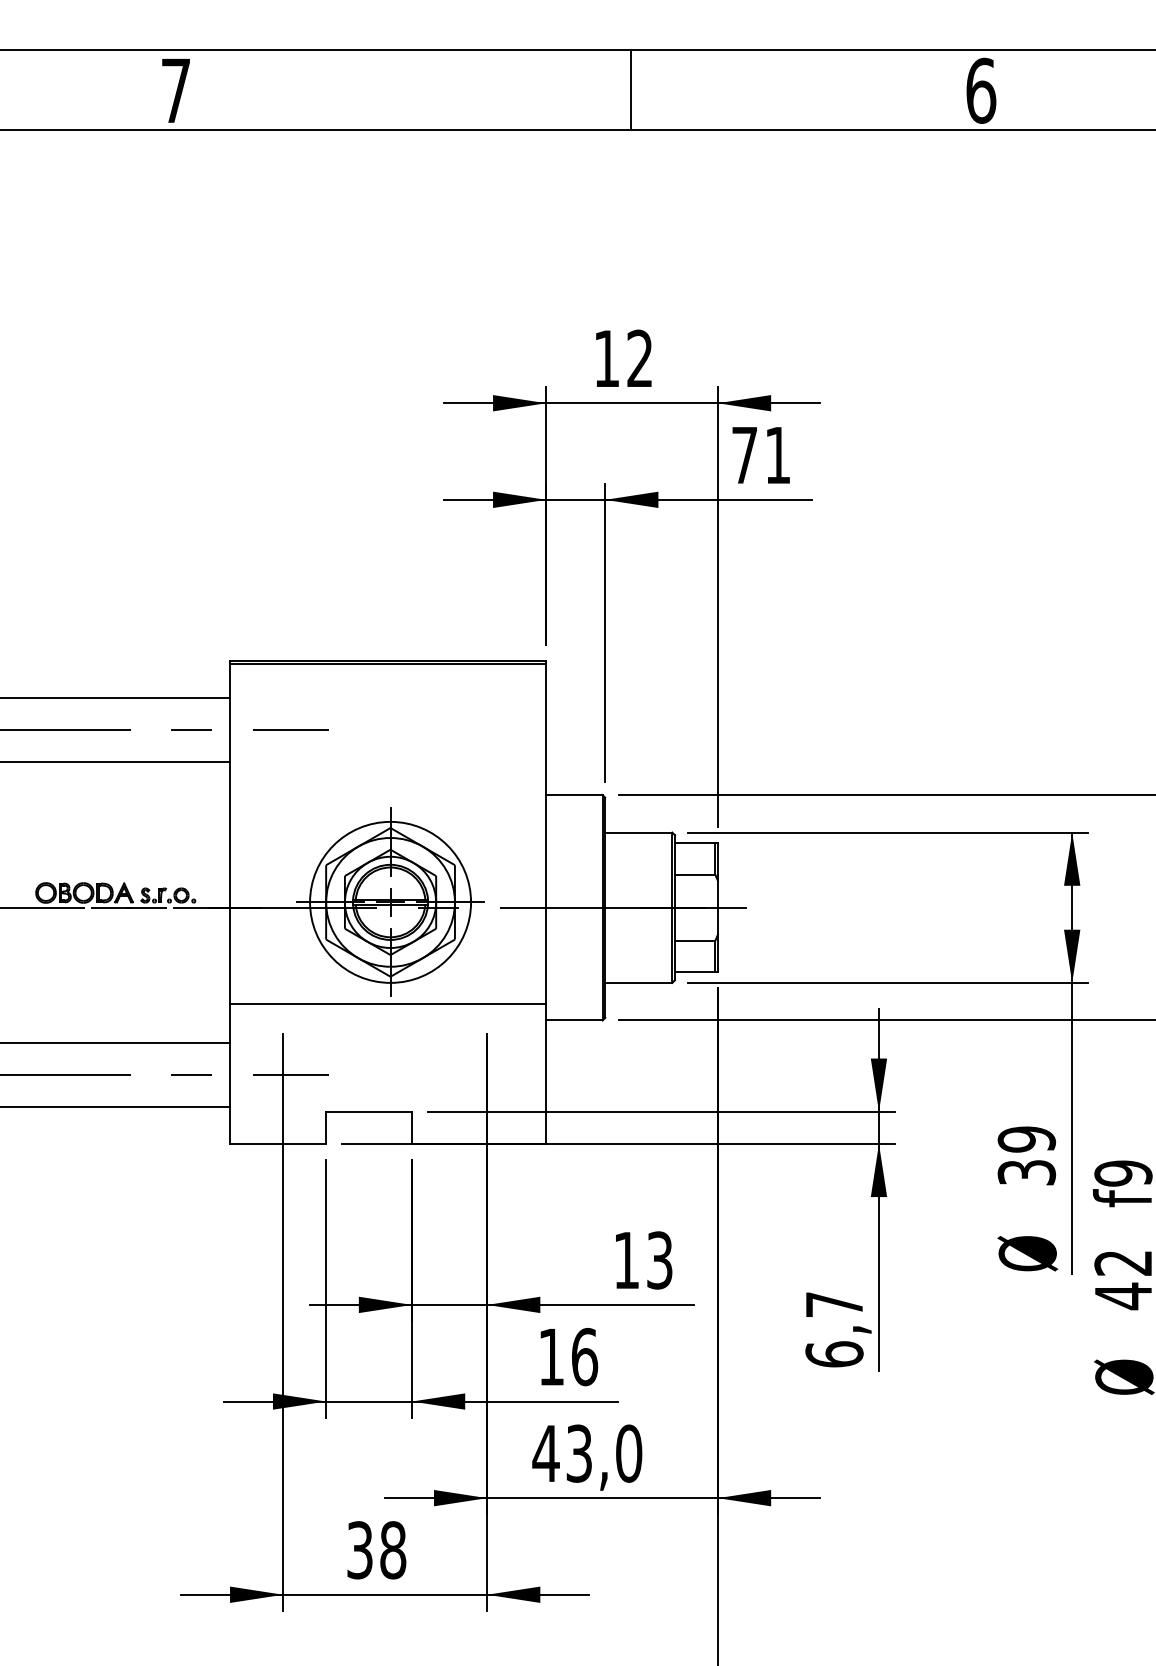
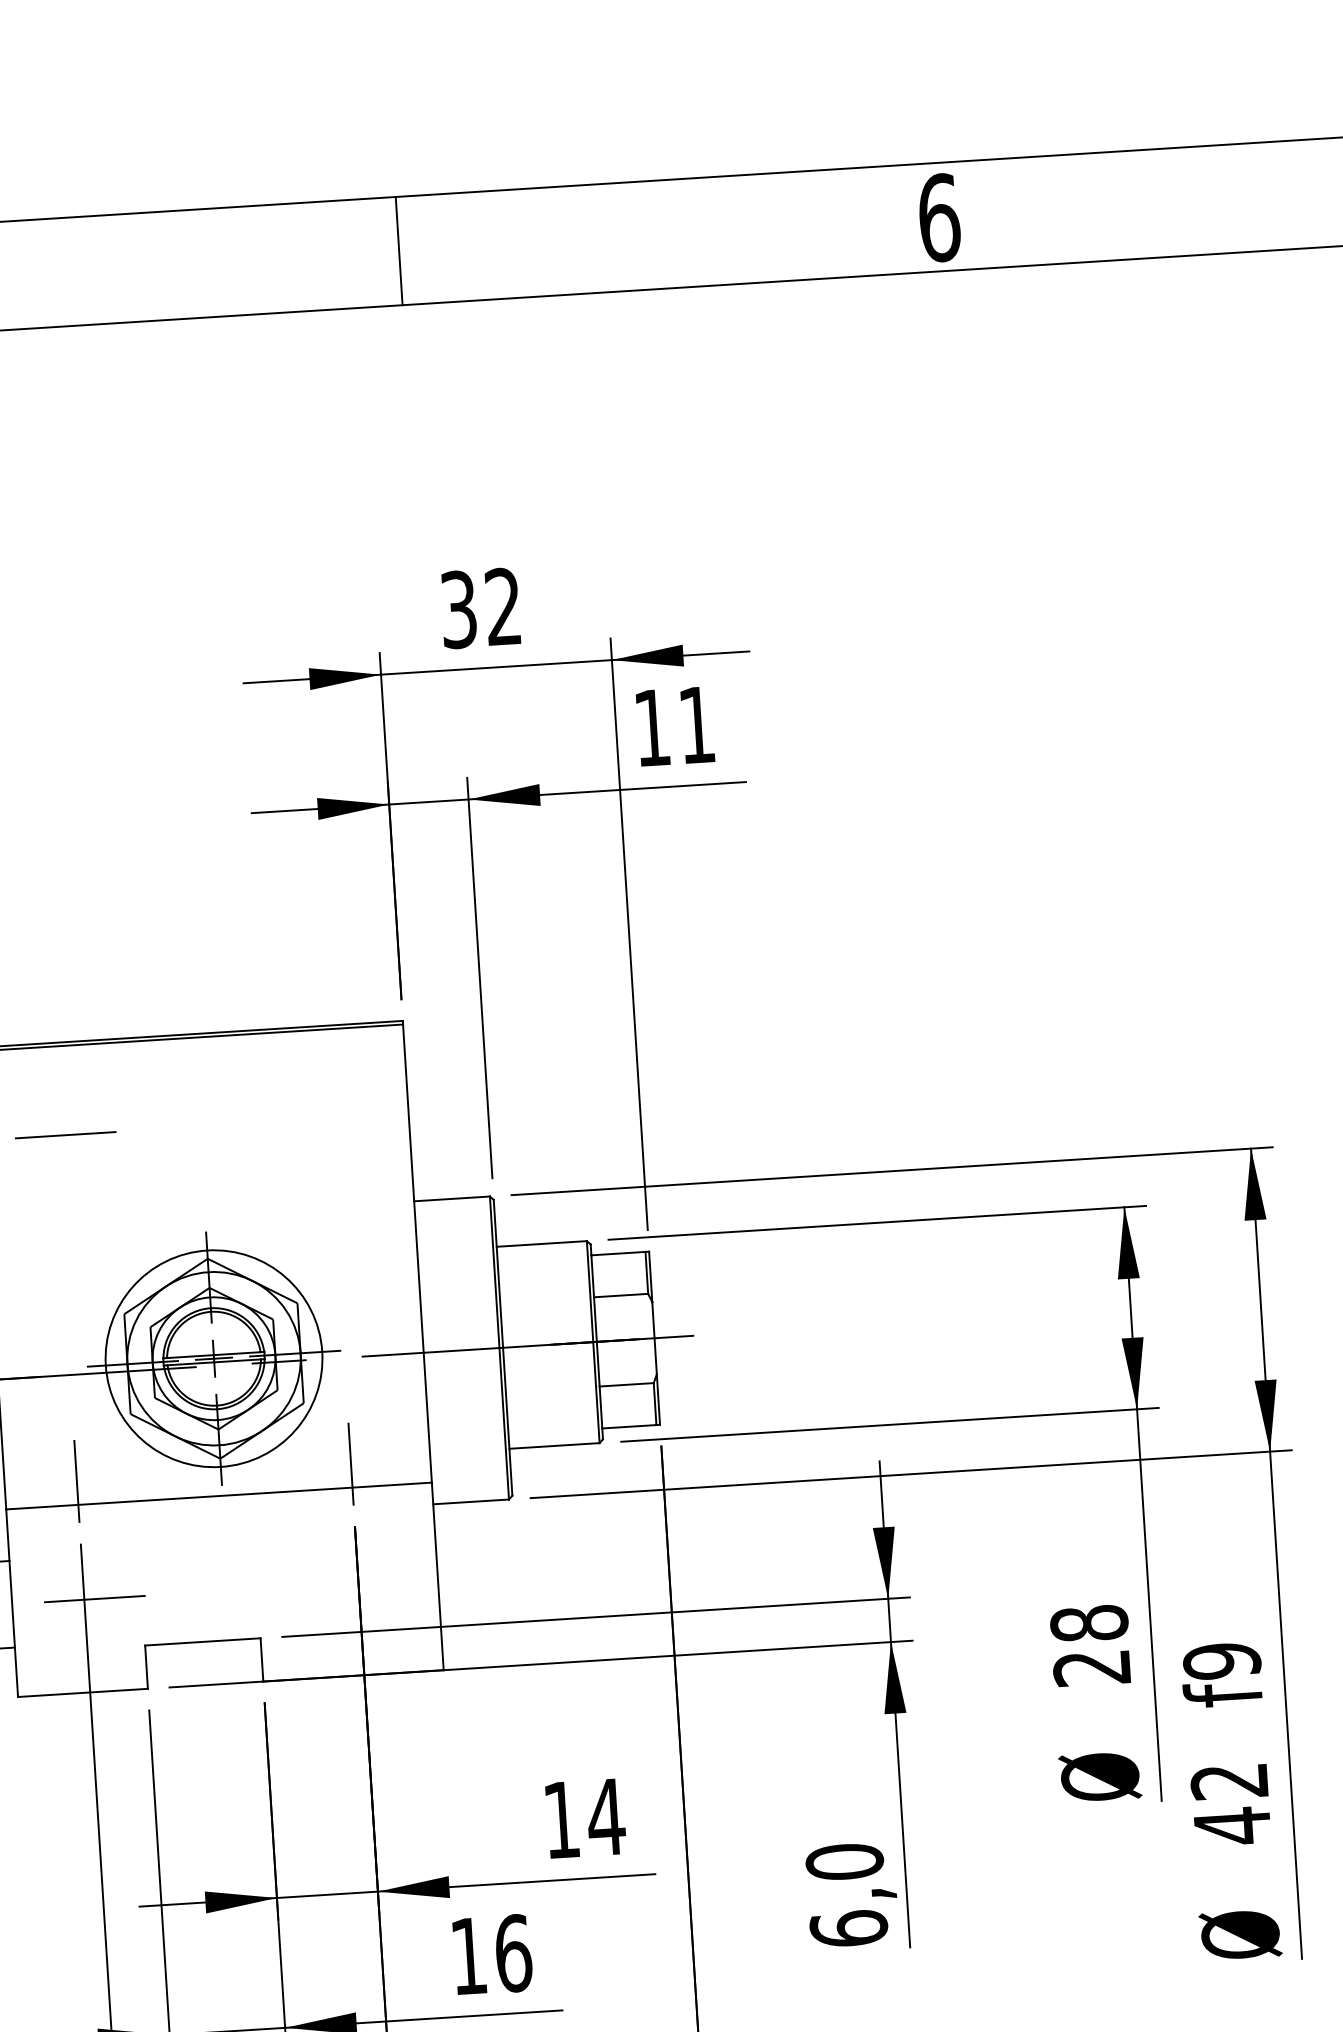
line: (631, 89) -> (399, 250), moved
text: (606, 358) -> (458, 609), 12 -> 32
text: (744, 455) -> (651, 728), 71 -> 11
line: (283, 986) -> (77, 1480), added
line: (487, 986) -> (351, 1463), added
text: (1026, 1155) -> (1090, 1645), 39 -> 28
text: (659, 1260) -> (605, 1817), 13 -> 14
text: (834, 1304) -> (844, 1861), 6,7 -> 6,0

